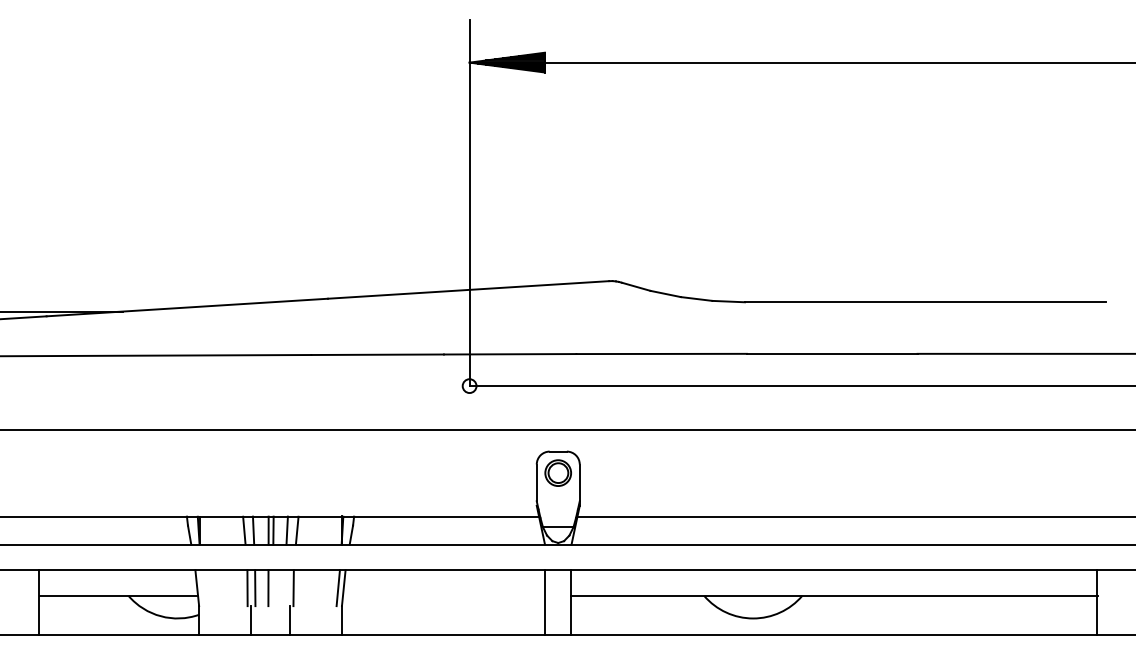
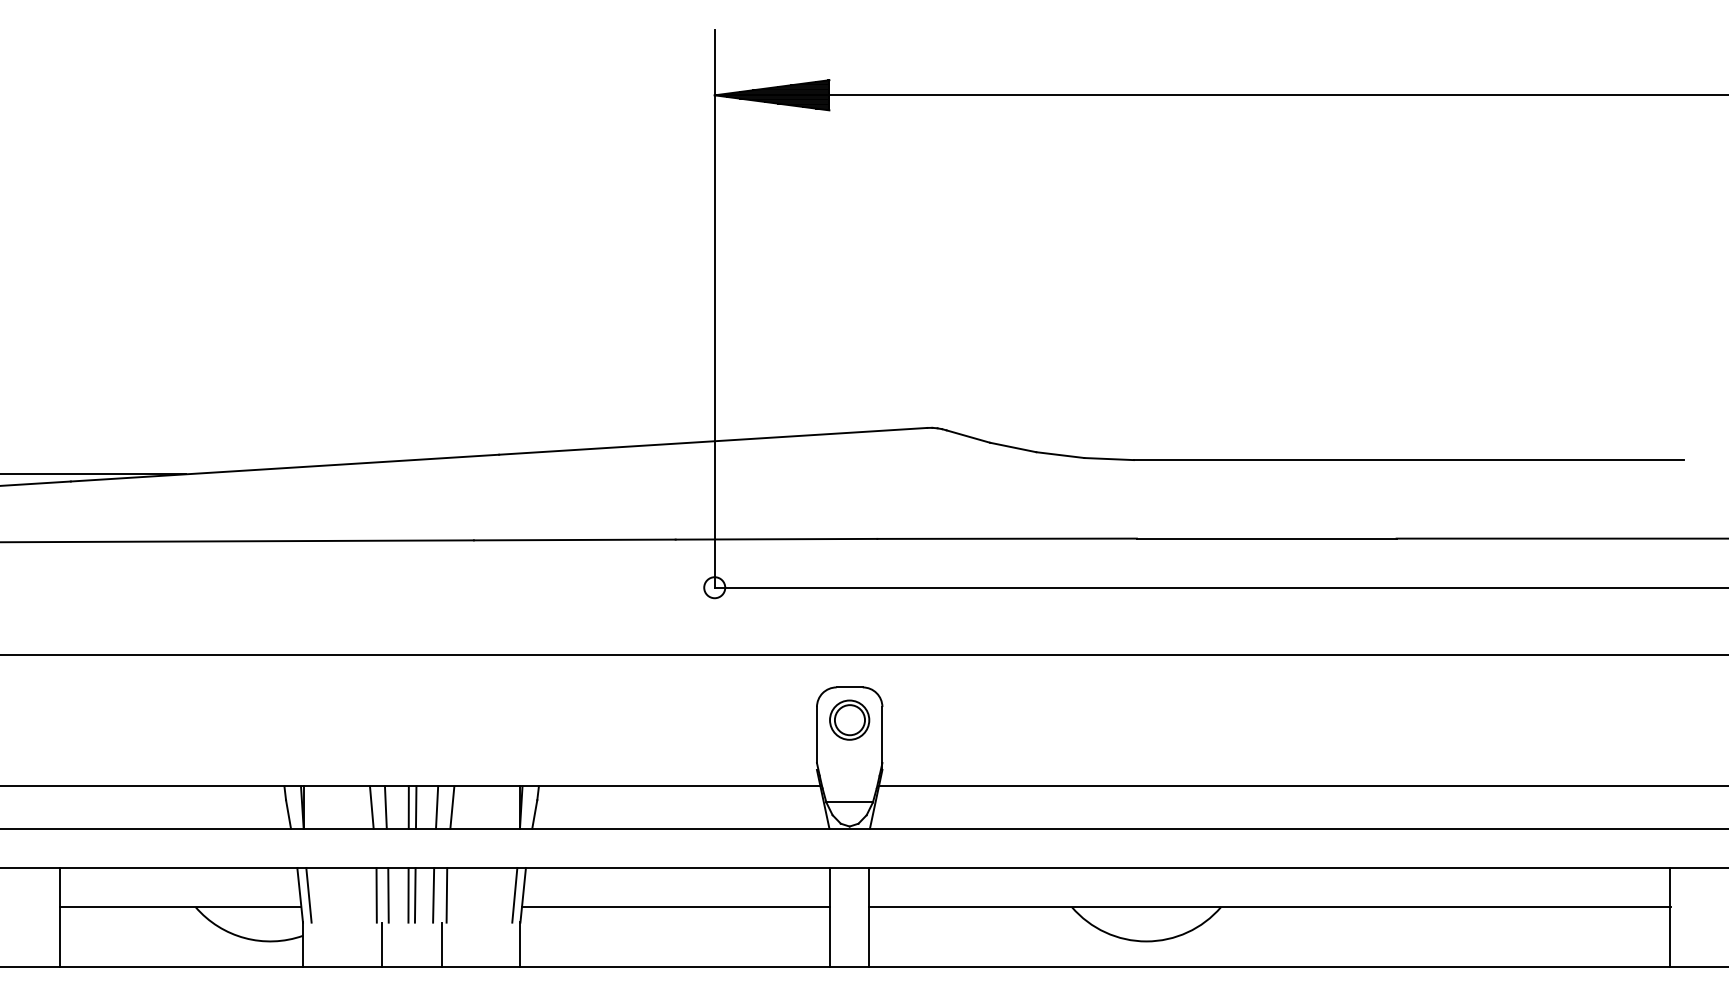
line: (202, 588) -> (308, 895), added
line: (272, 588) -> (414, 895), added
line: (284, 588) -> (432, 895), added
line: (444, 595) -> (676, 906), added

